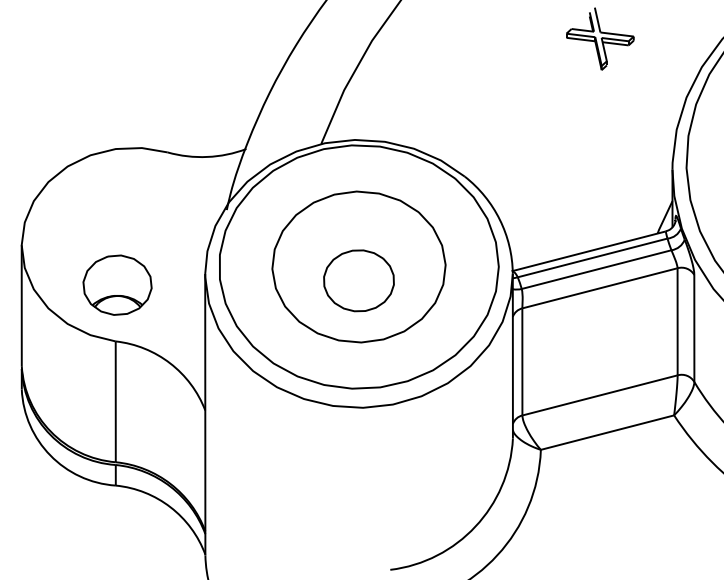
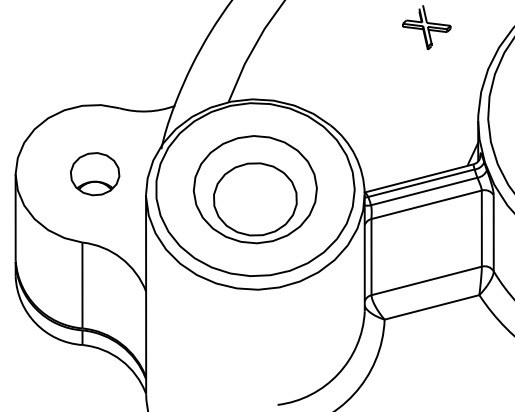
part: (358, 280) -> (255, 199), size x1.67
part: (117, 284) -> (95, 173), moved

